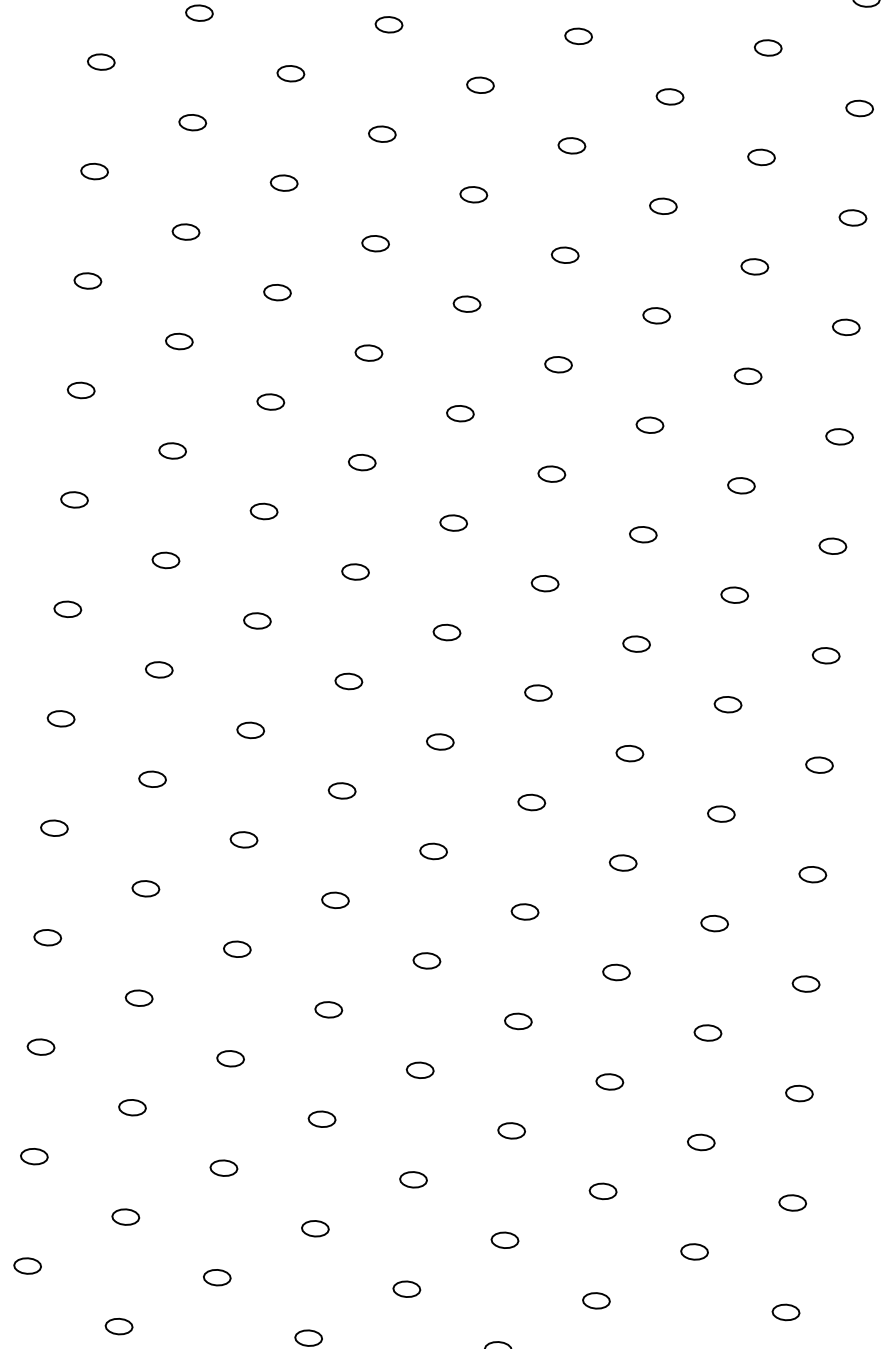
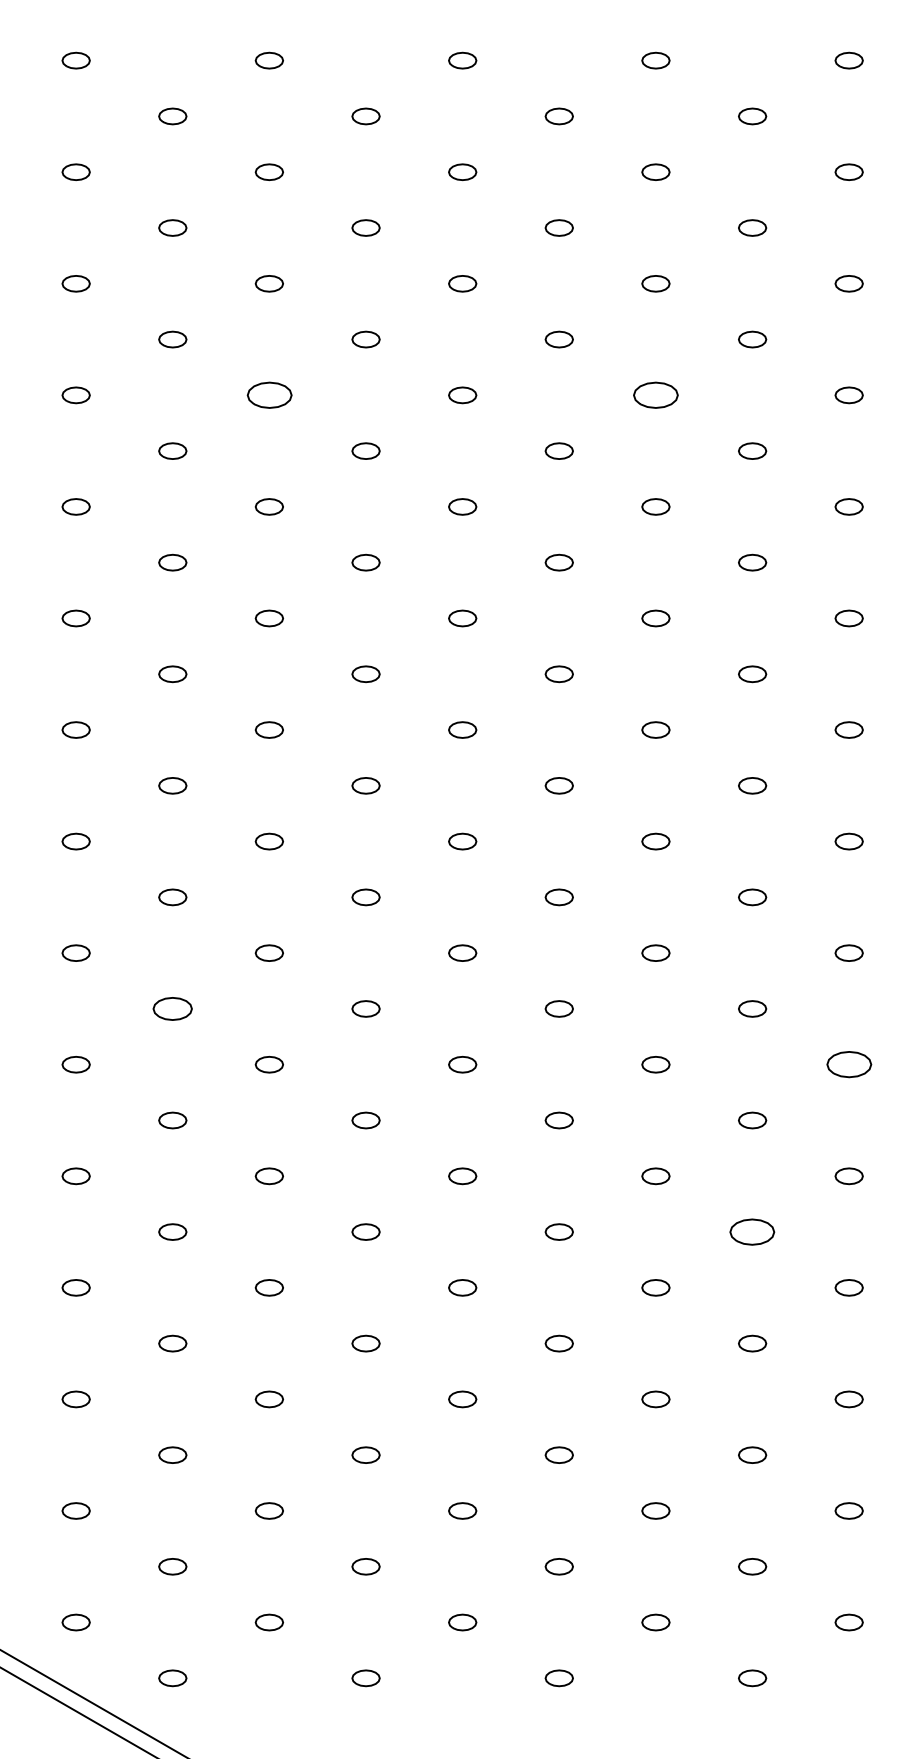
part: (276, 292) -> (268, 395), size x1.6
part: (656, 315) -> (655, 395), size x1.6
part: (145, 888) -> (172, 1008), size x1.4
part: (805, 983) -> (848, 1064), size x1.6
part: (701, 1141) -> (752, 1231), size x1.6

